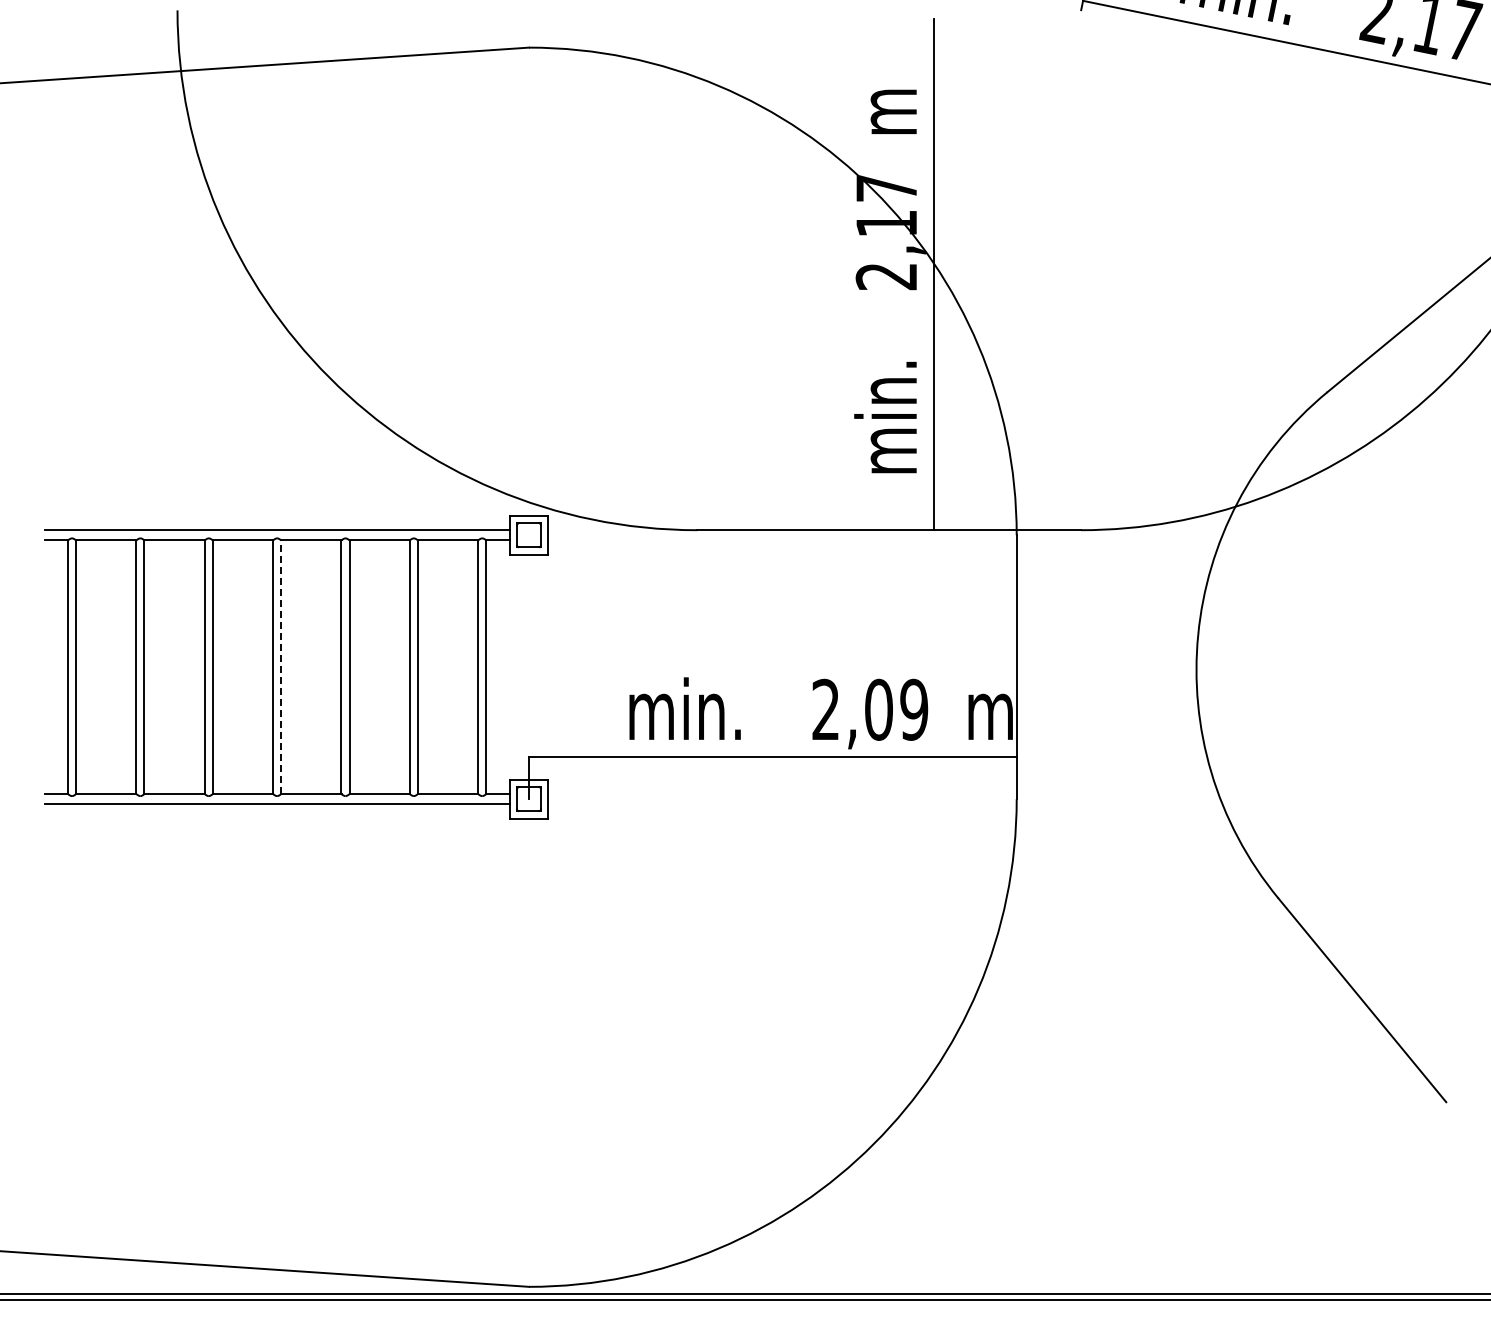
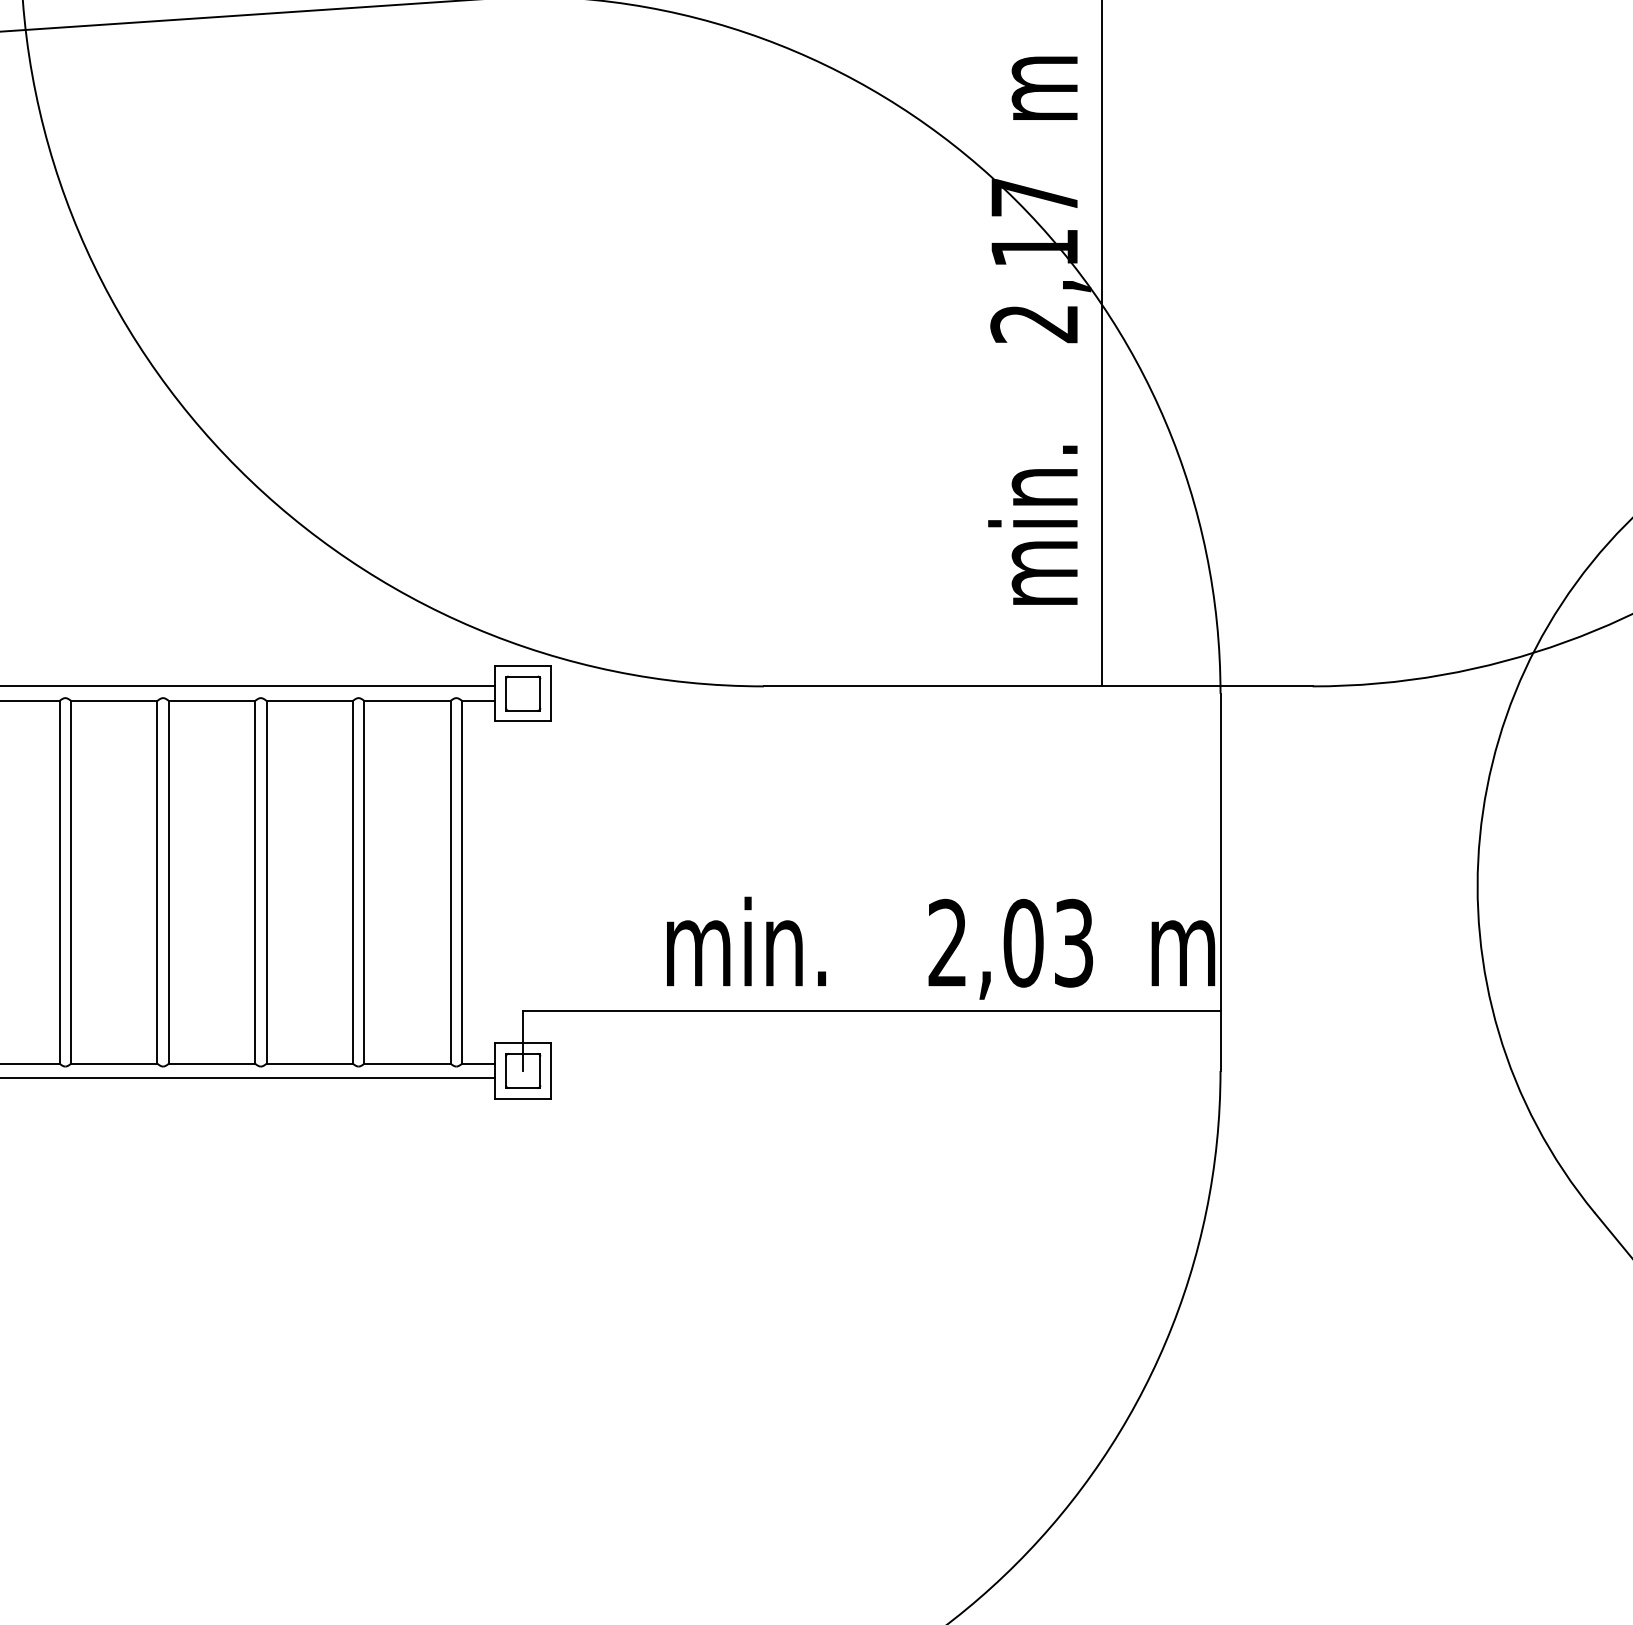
line: (281, 667) -> (169, 882), dashed -> solid
text: (914, 709) -> (1074, 942), 2,09 -> 2,03

